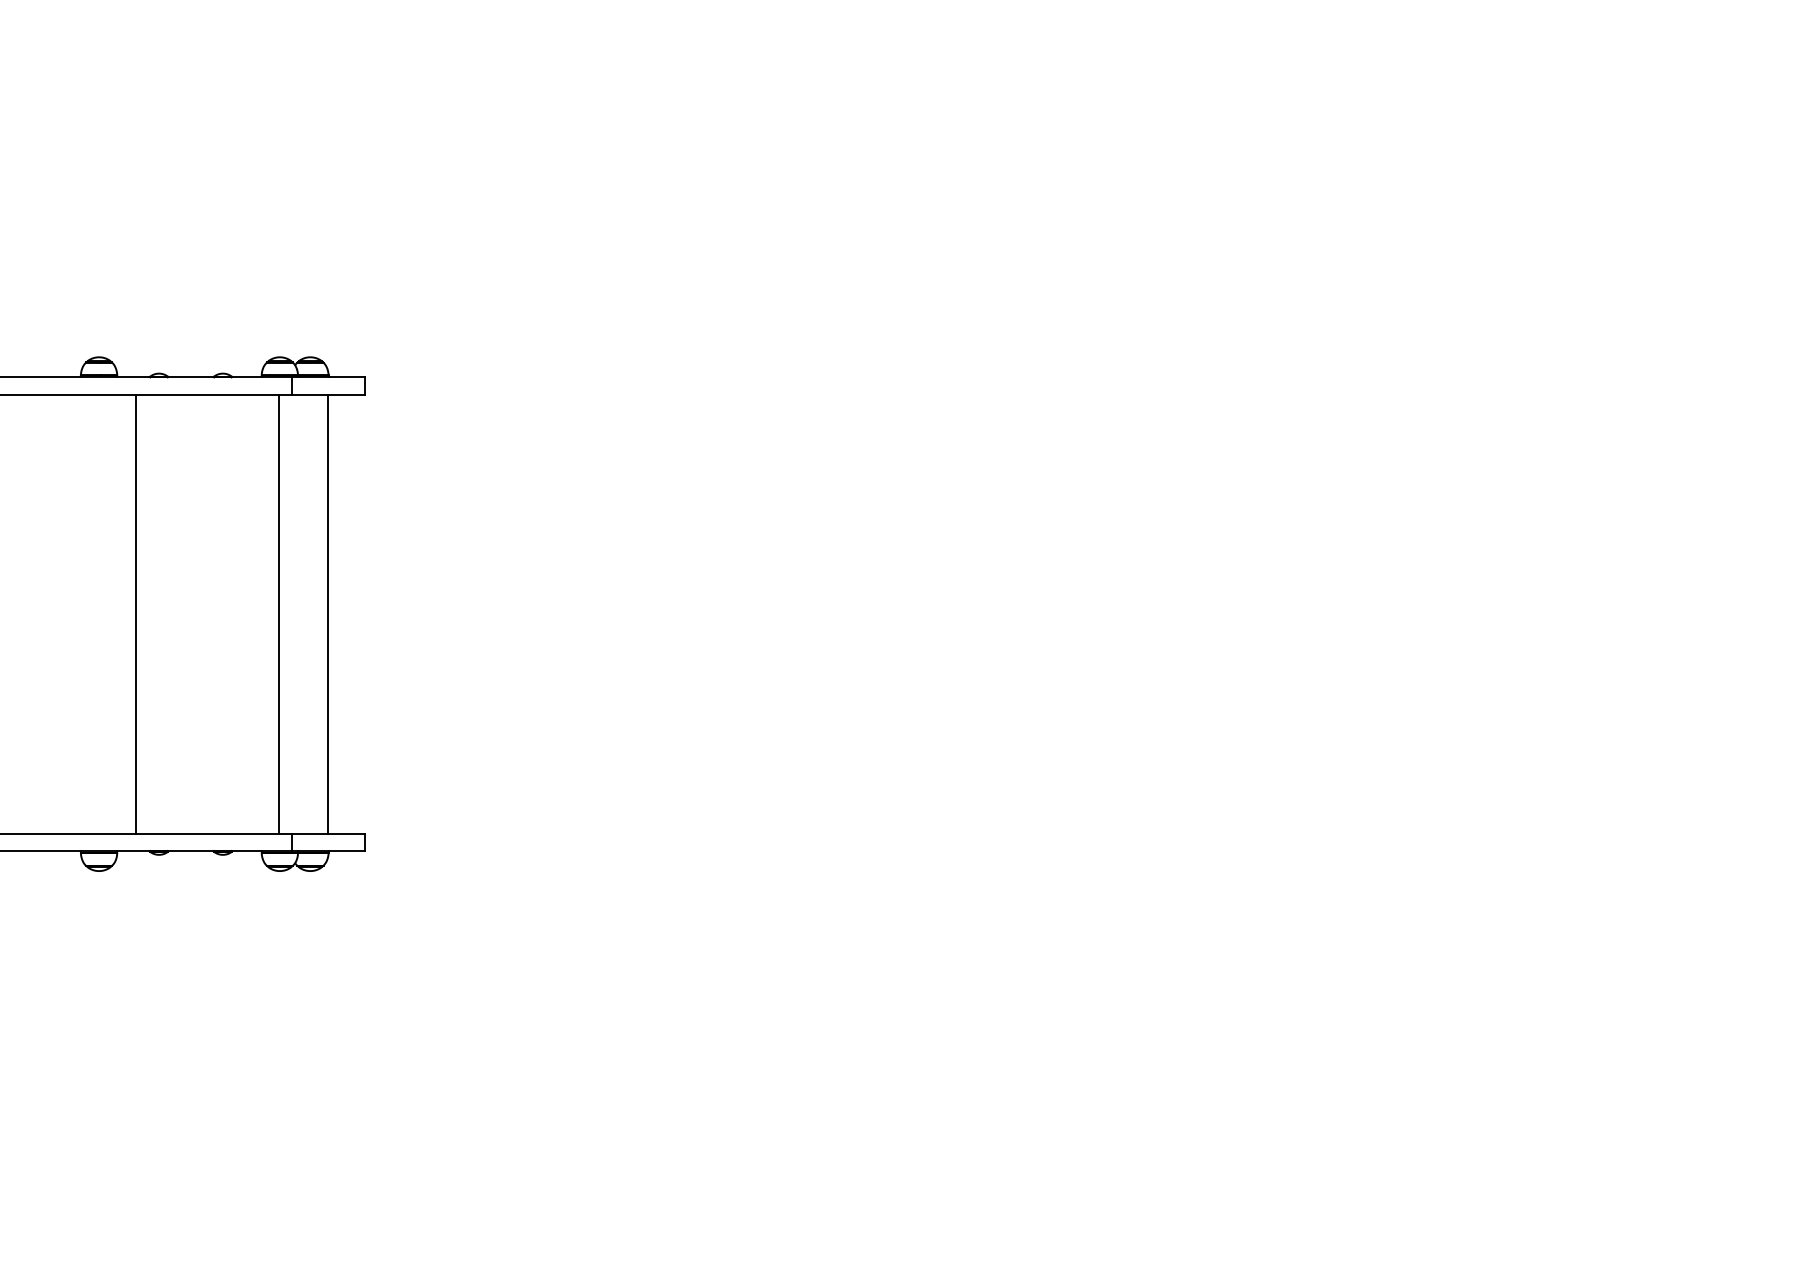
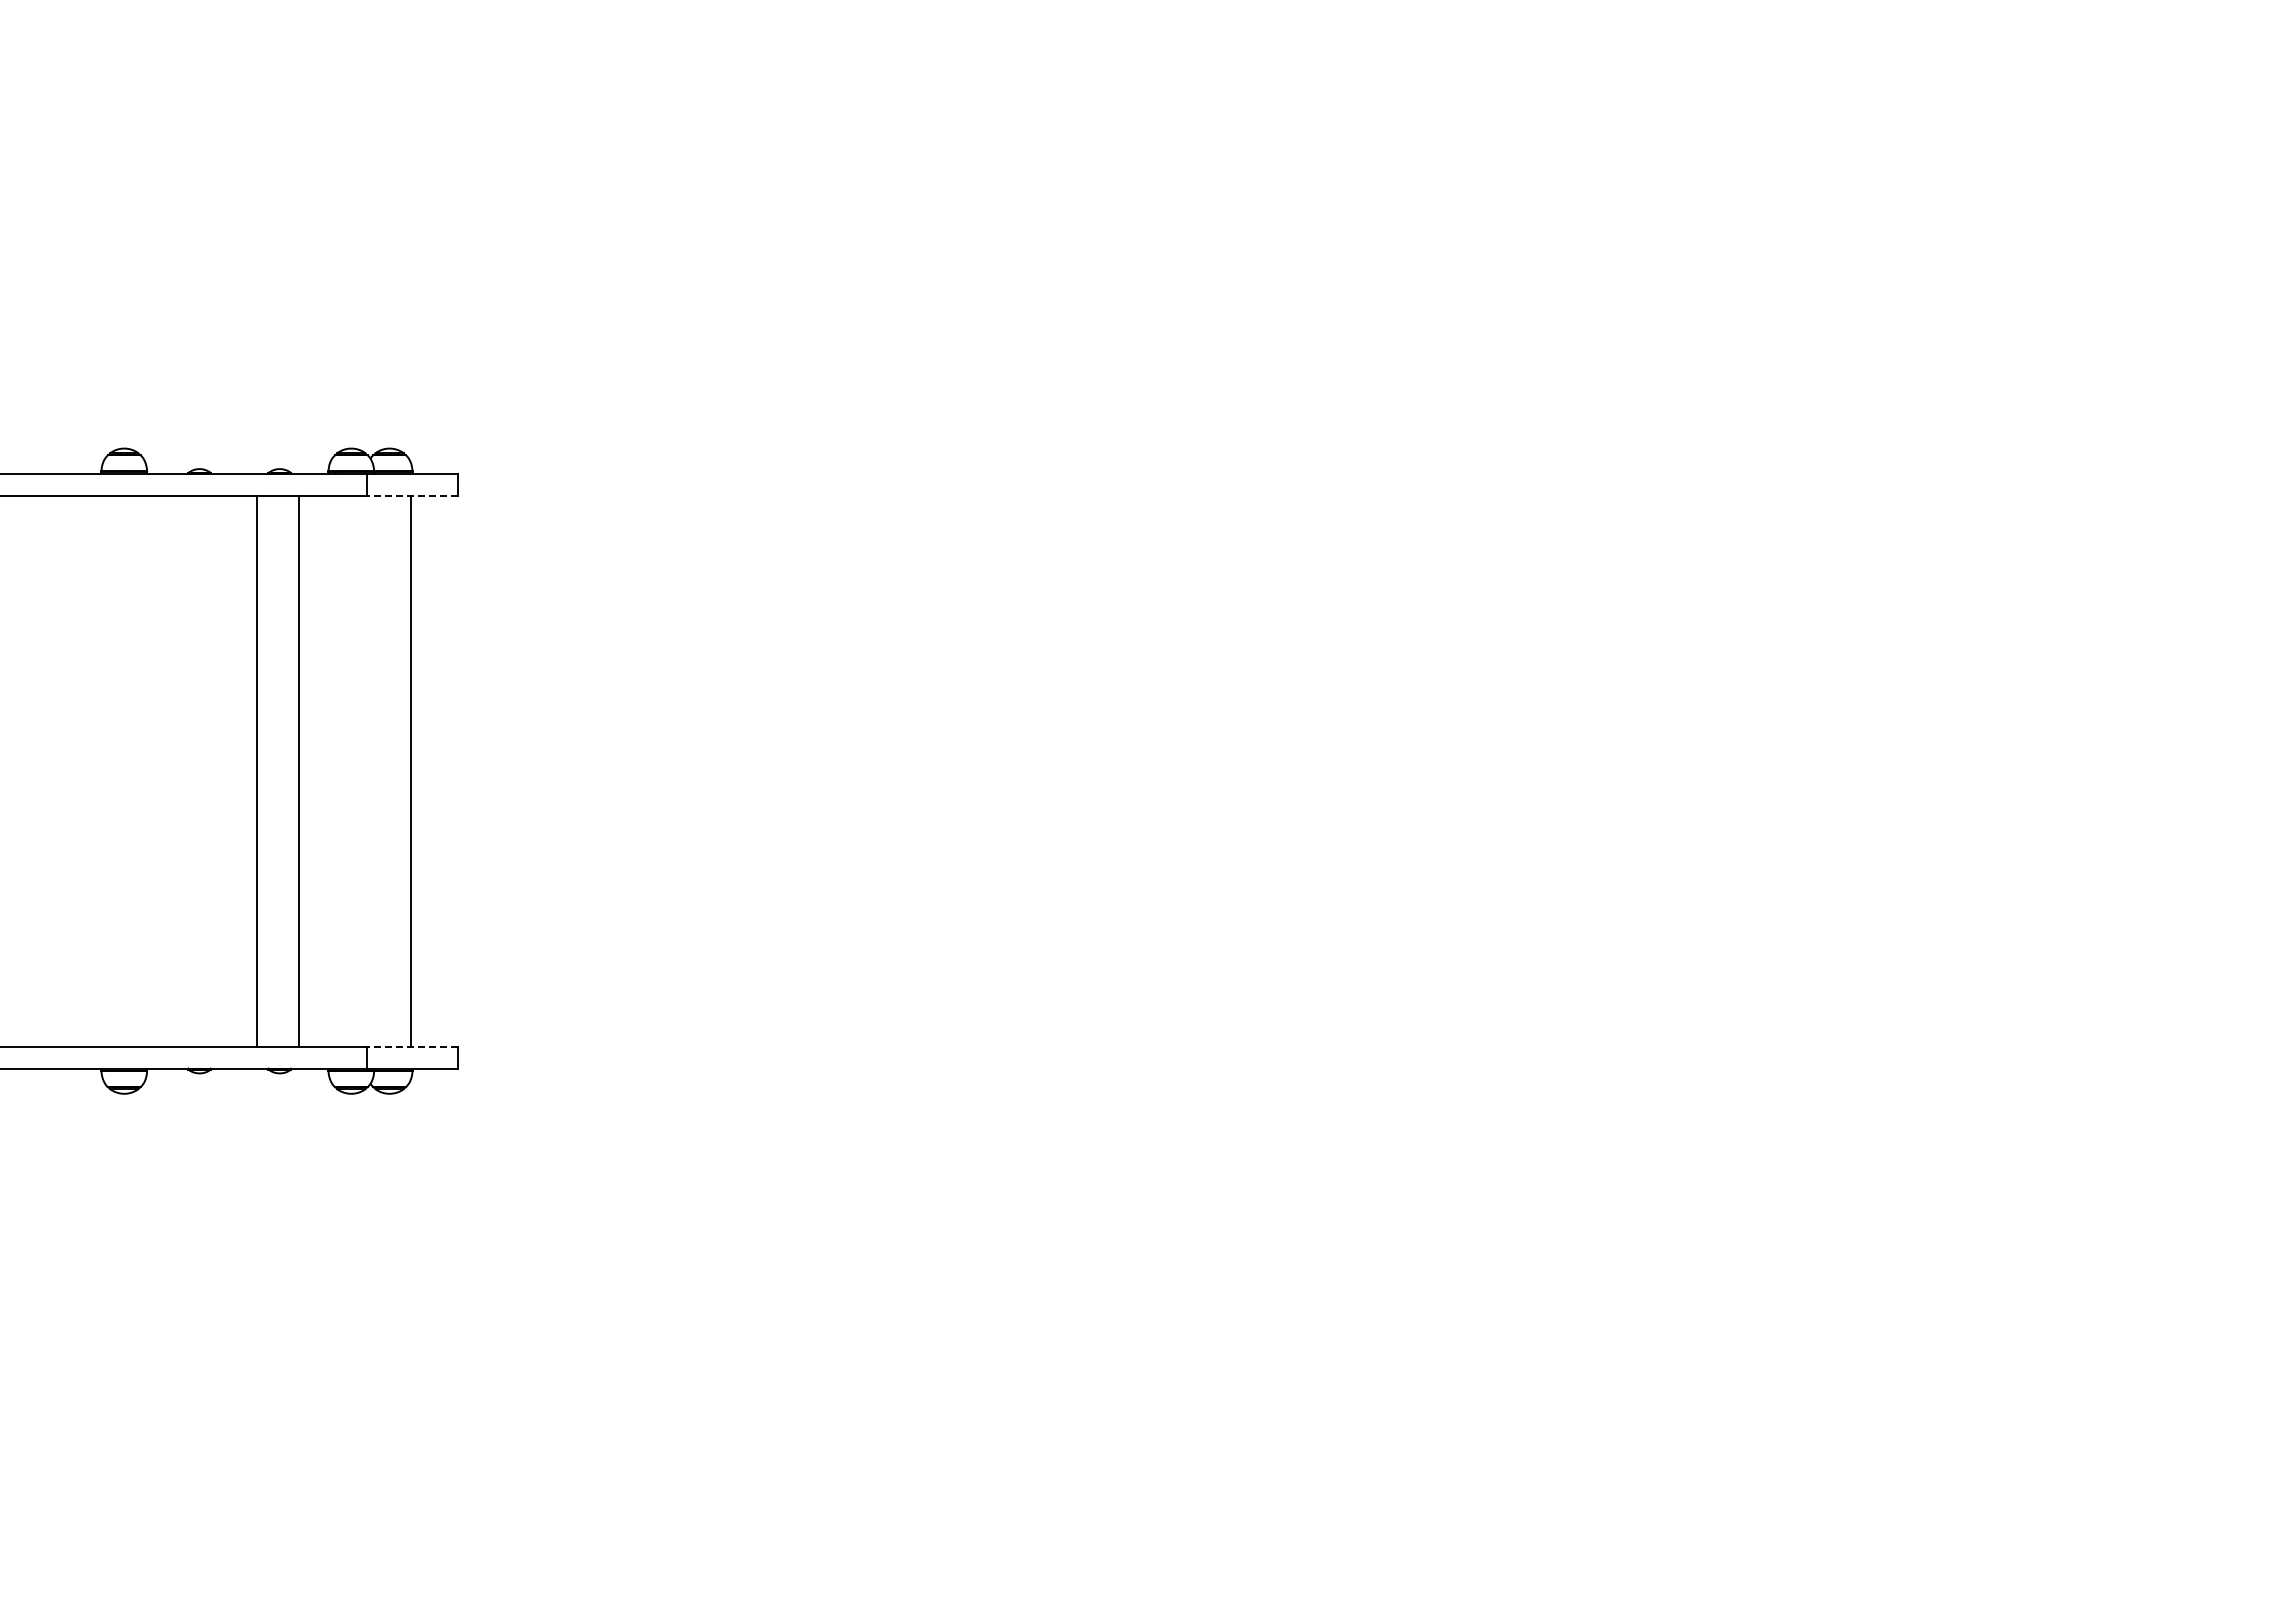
line: (328, 394) -> (412, 495), solid -> dashed
line: (135, 613) -> (256, 770), moved
line: (278, 613) -> (298, 770), moved
line: (328, 833) -> (412, 1046), solid -> dashed

